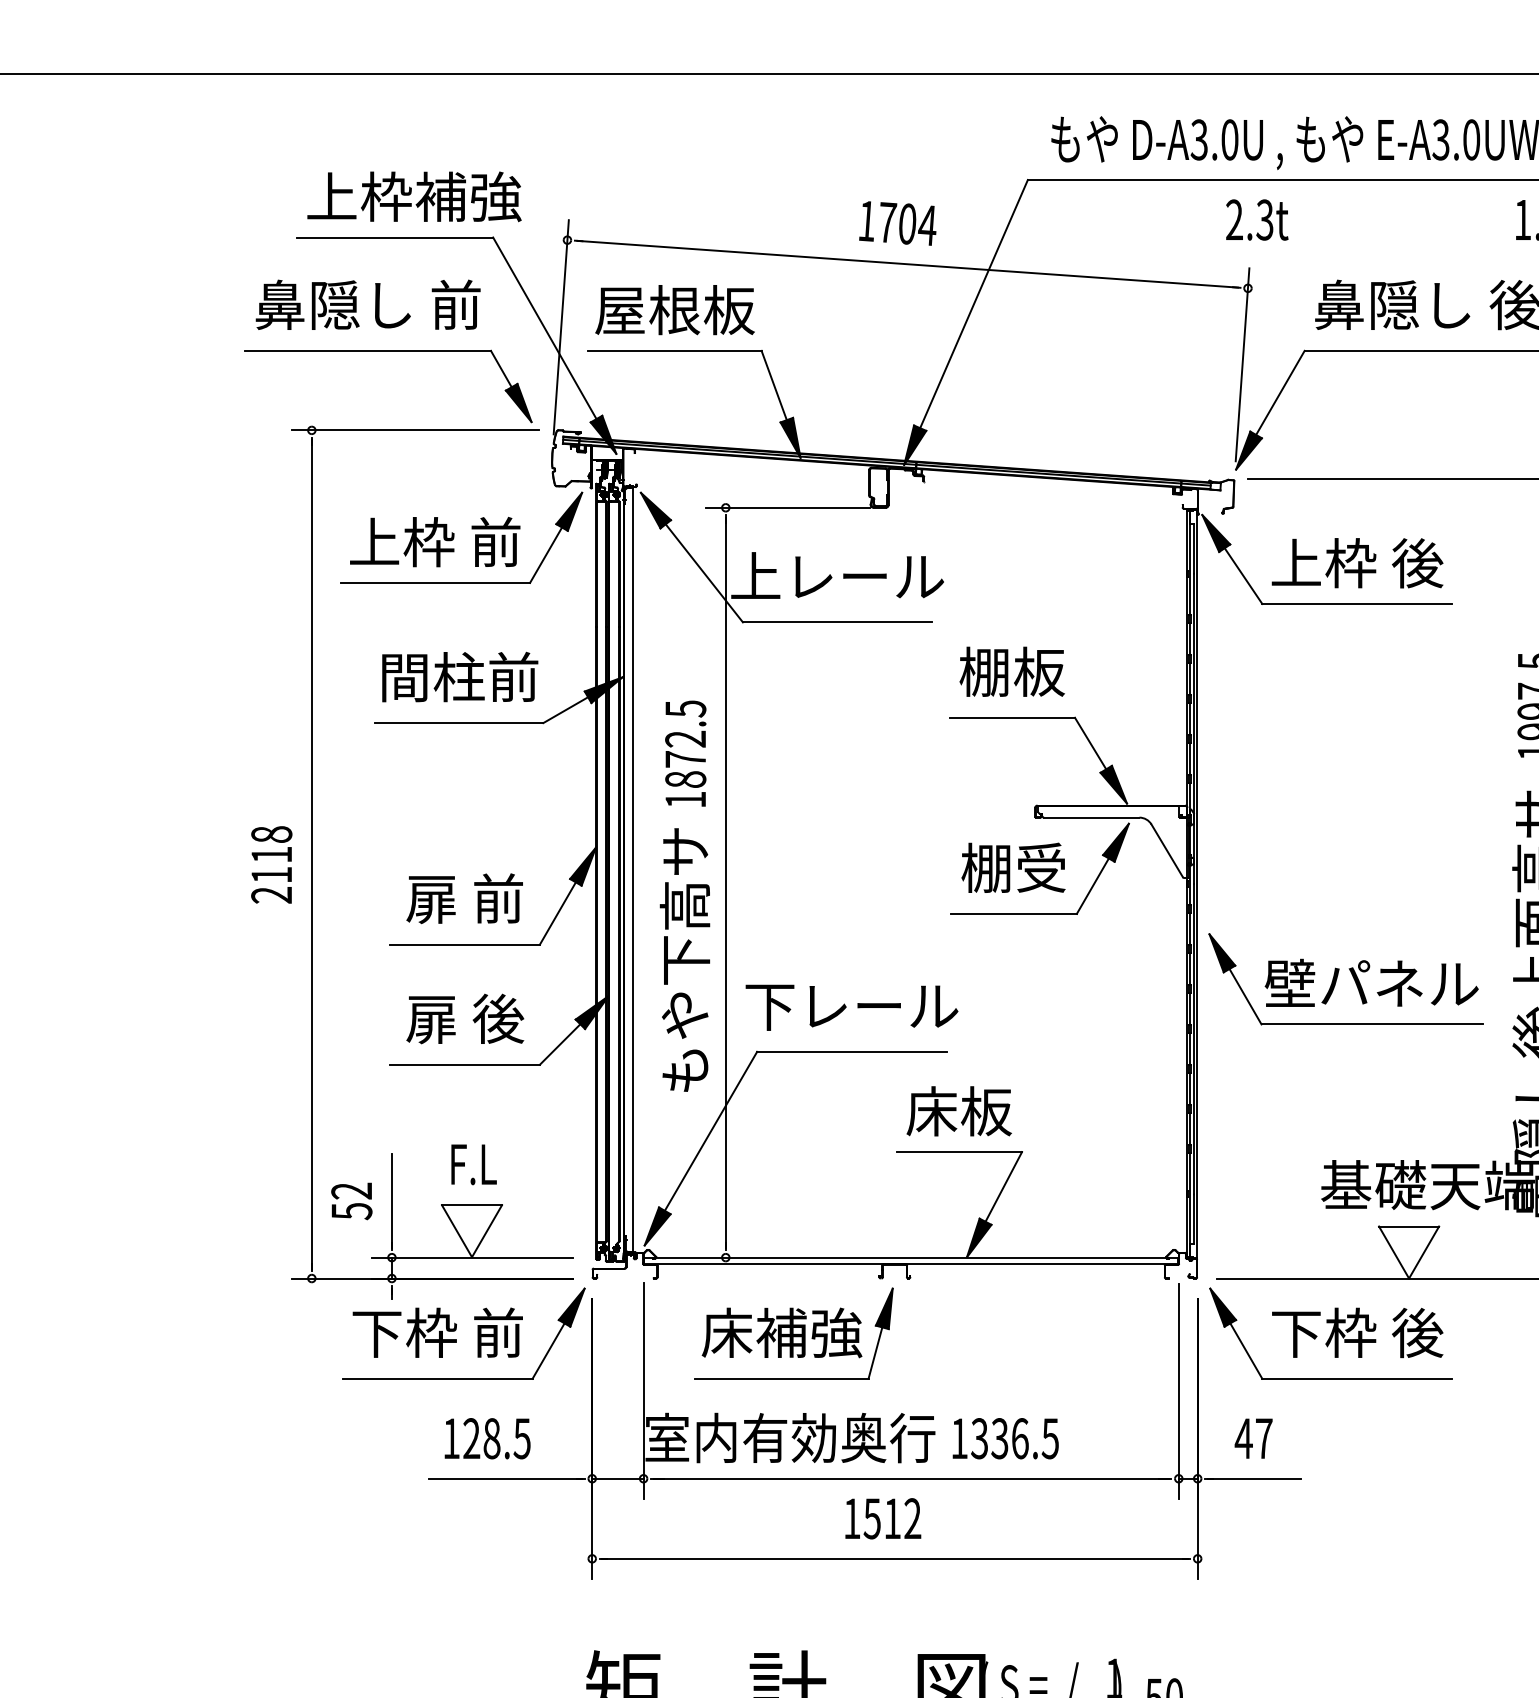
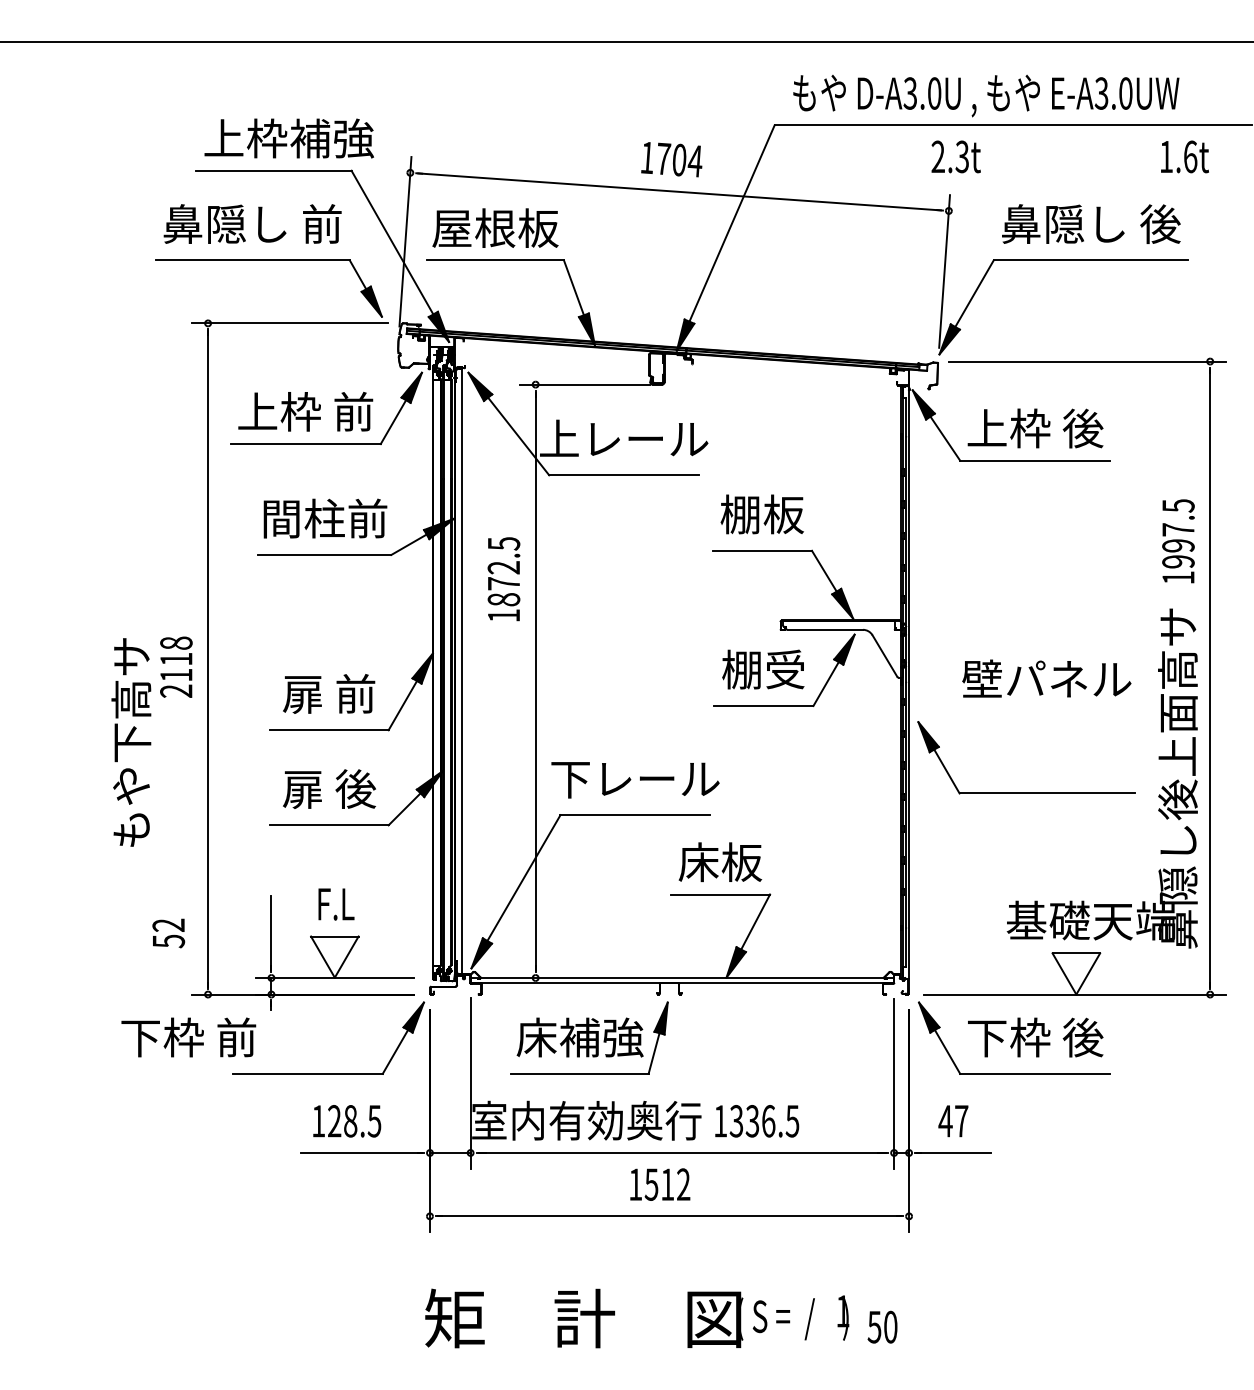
text: (685, 960) -> (131, 742), moved
text: (1371, 982) -> (1046, 678), moved
text: (351, 1201) -> (168, 933), moved
text: (437, 1332) -> (188, 1037), moved

